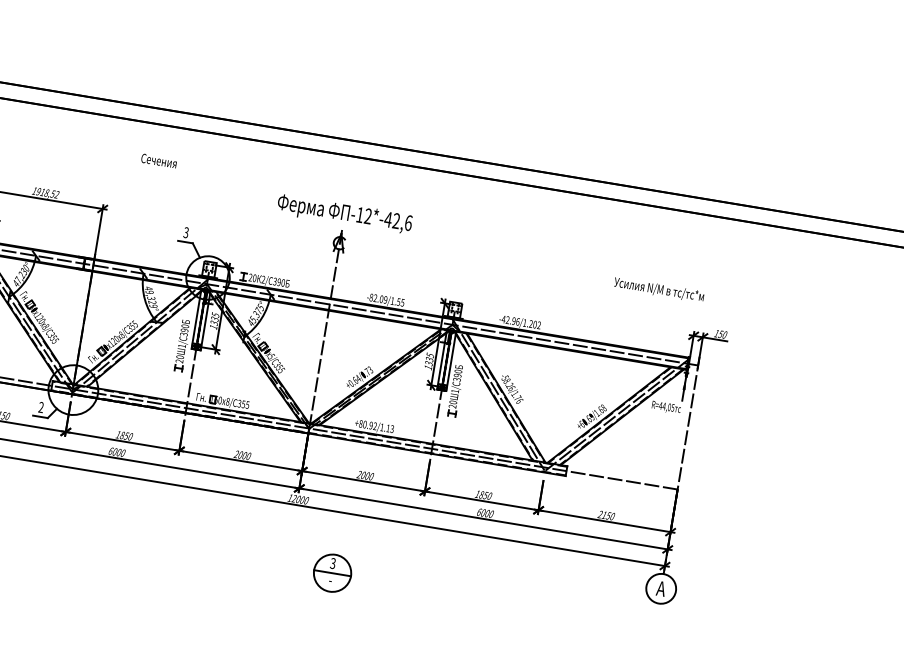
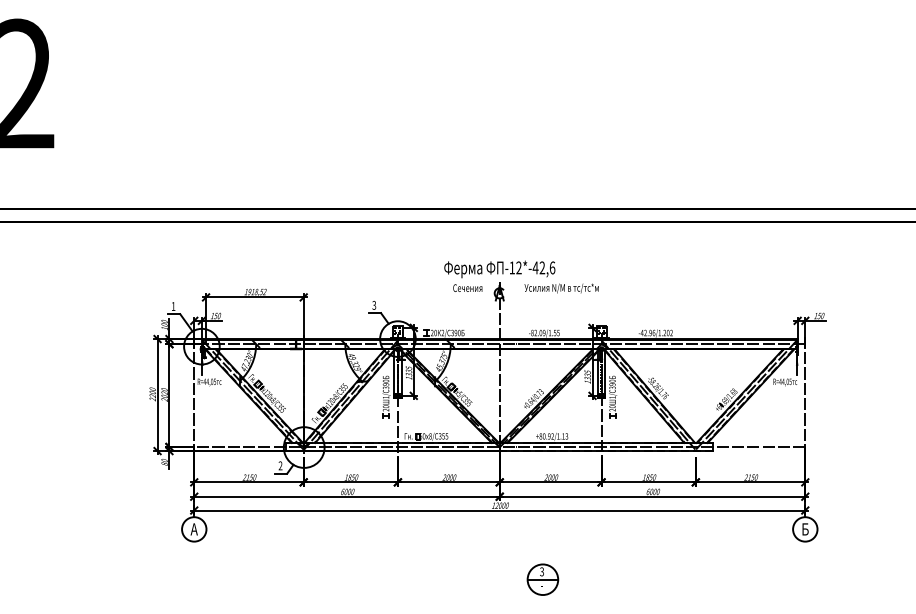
text: (158, 160) -> (467, 287), moved
text: (658, 290) -> (561, 288), moved
part: (332, 572) -> (542, 579), moved
text: (660, 588) -> (804, 529), А -> Б

